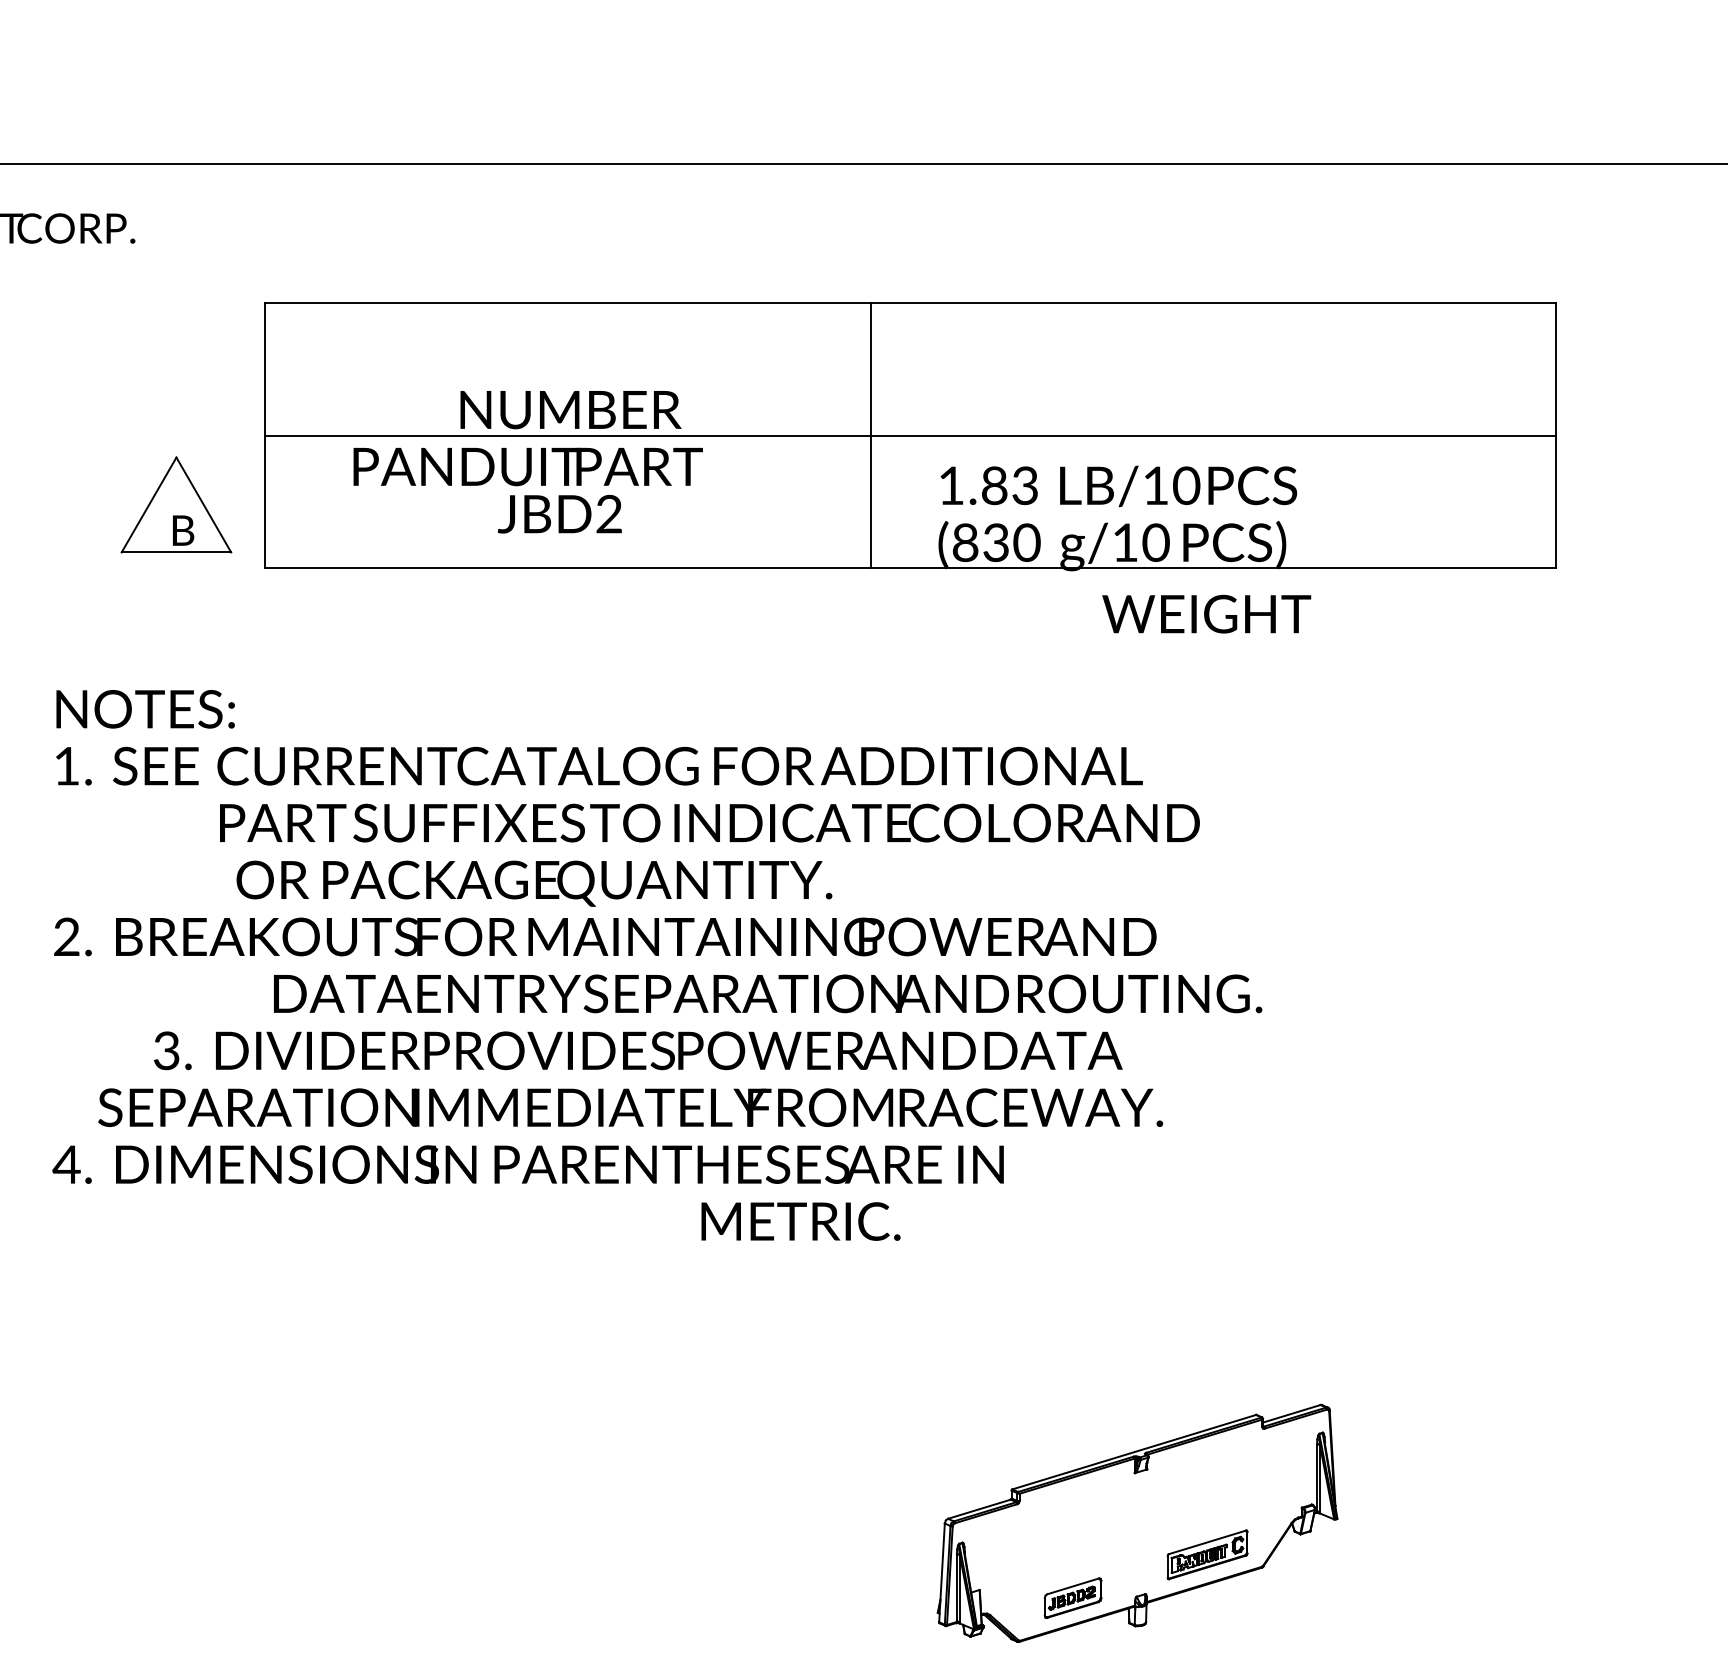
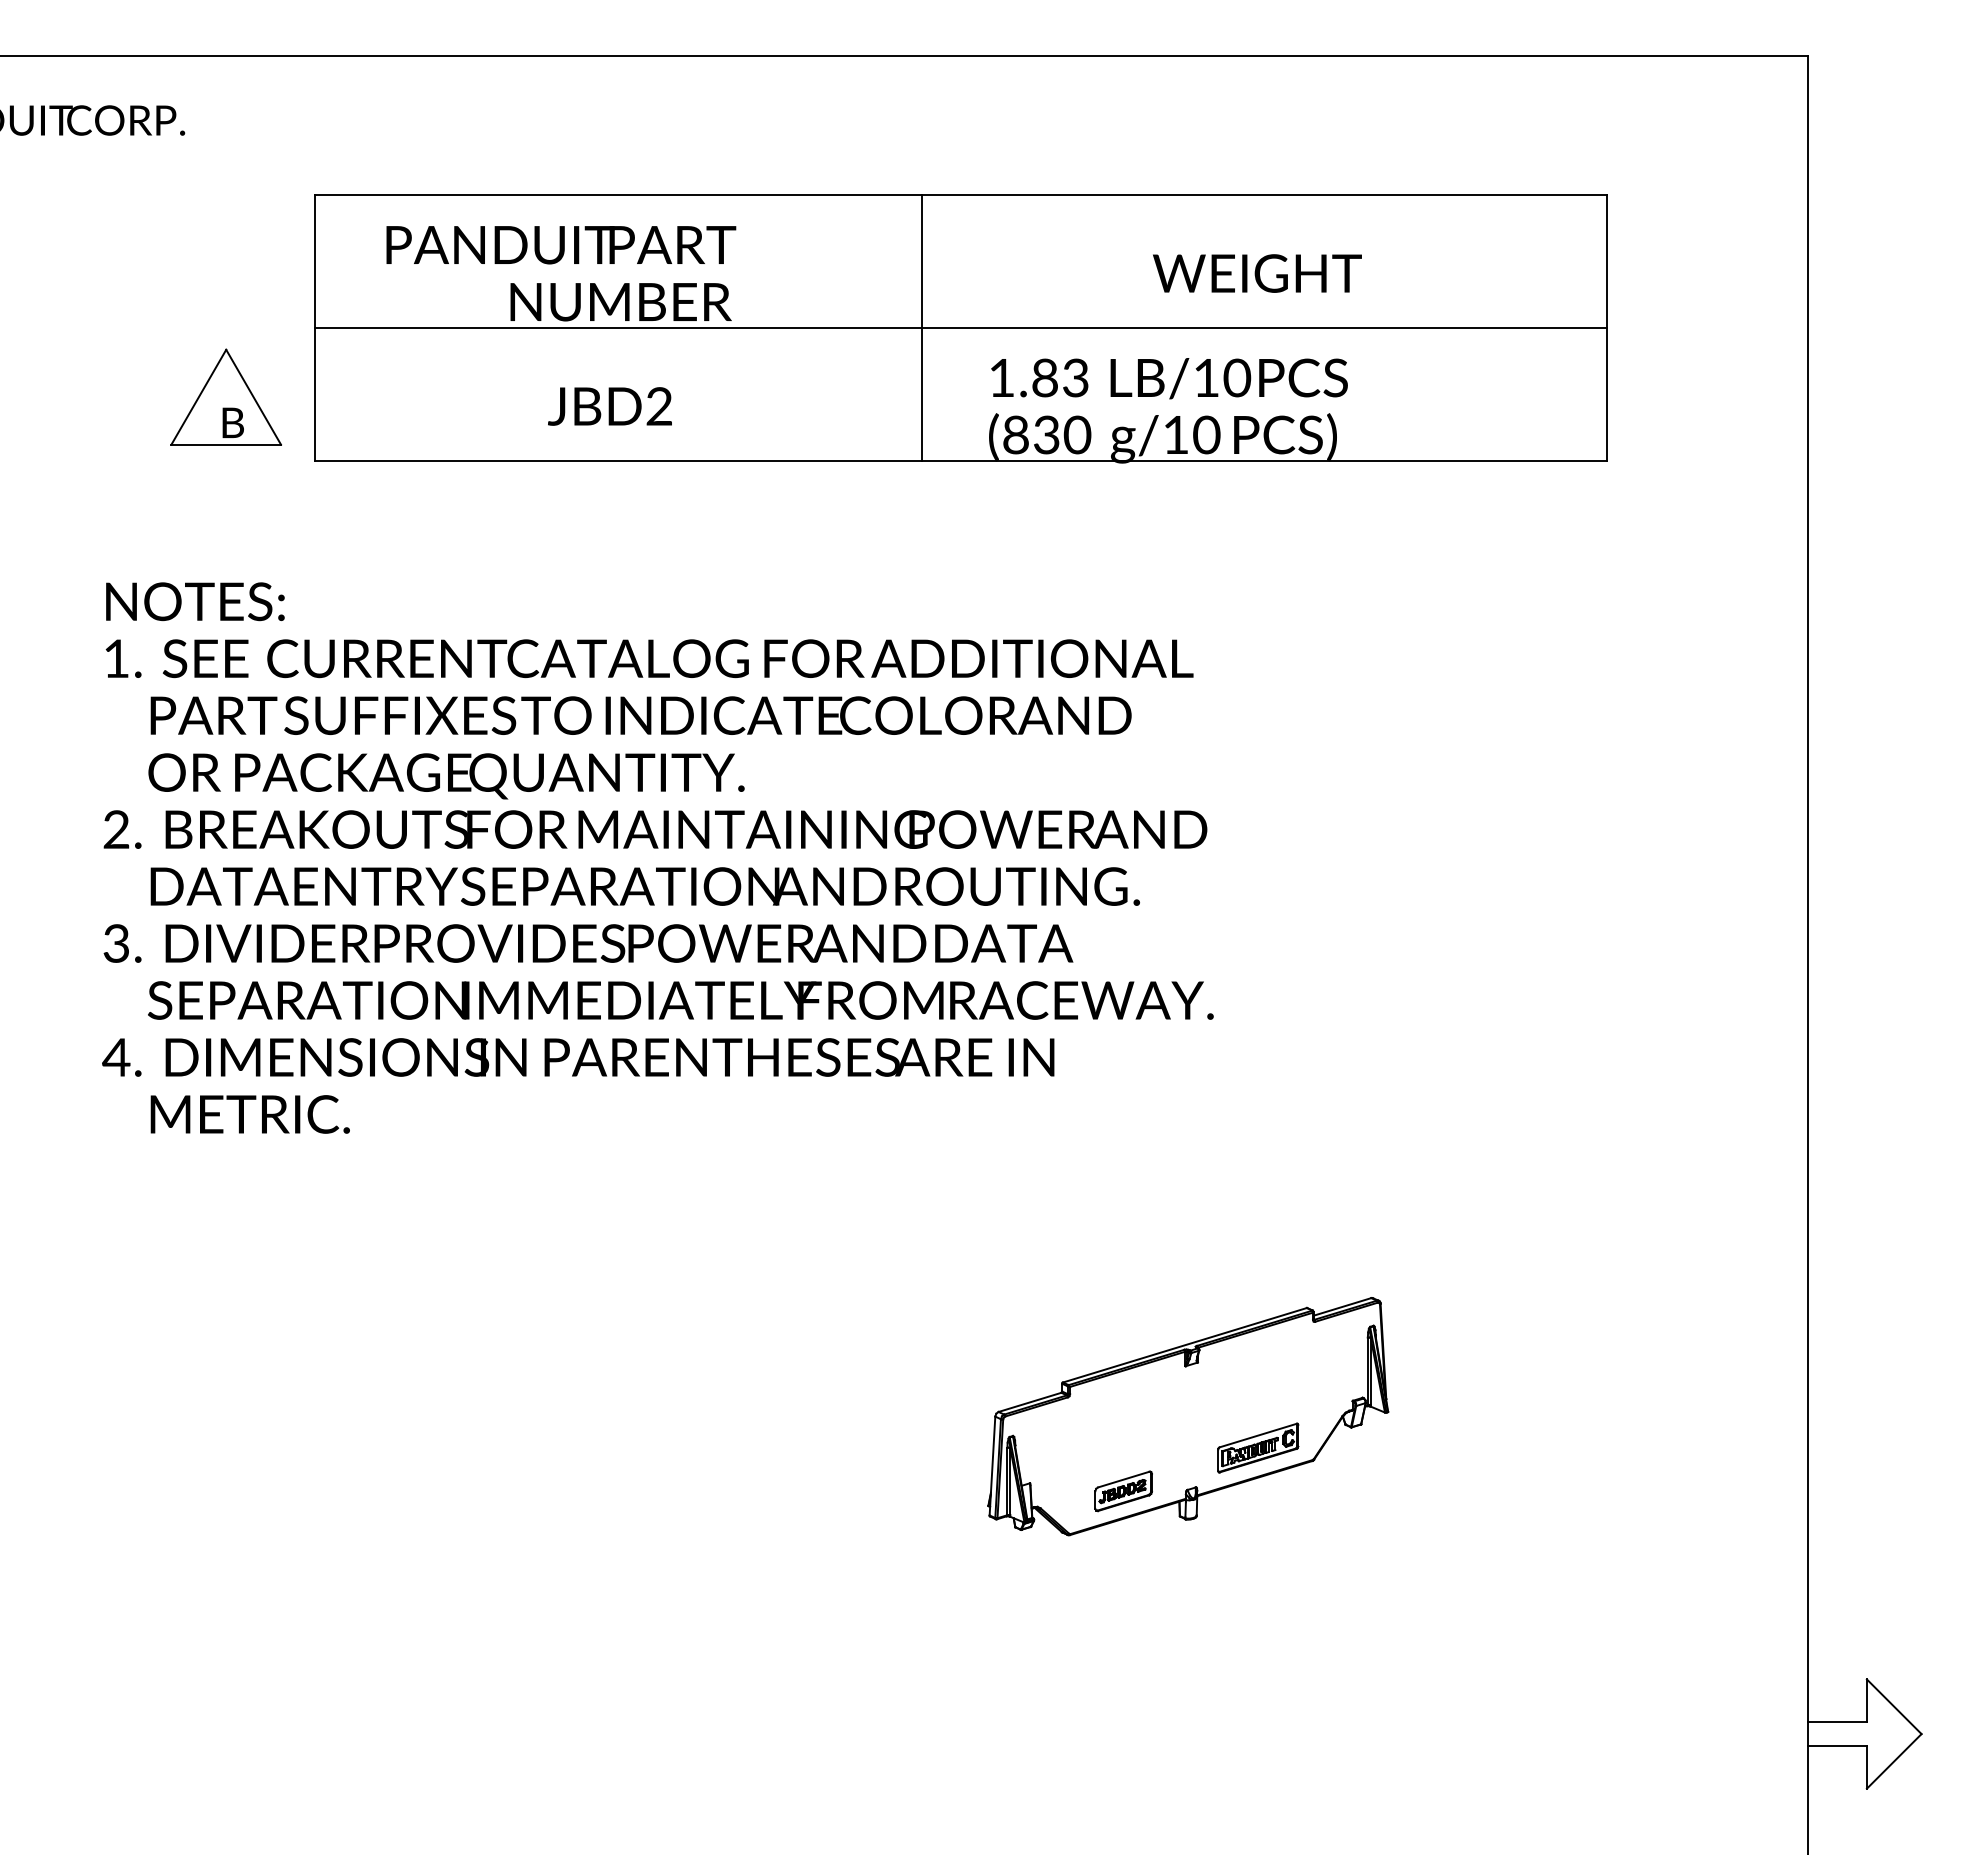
text: (528, 467) -> (561, 245), moved
text: (1206, 614) -> (1257, 273), moved
text: (709, 822) -> (640, 715), moved
text: (534, 883) -> (446, 776), moved
text: (767, 993) -> (644, 886), moved
text: (638, 1050) -> (588, 943), moved
text: (800, 1221) -> (249, 1114), moved

